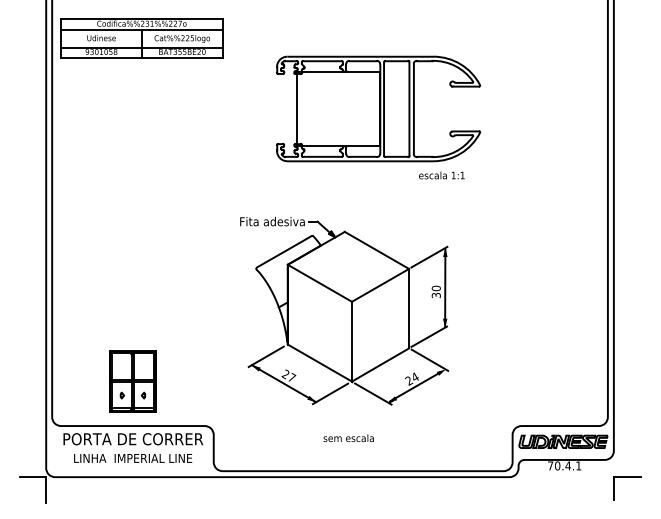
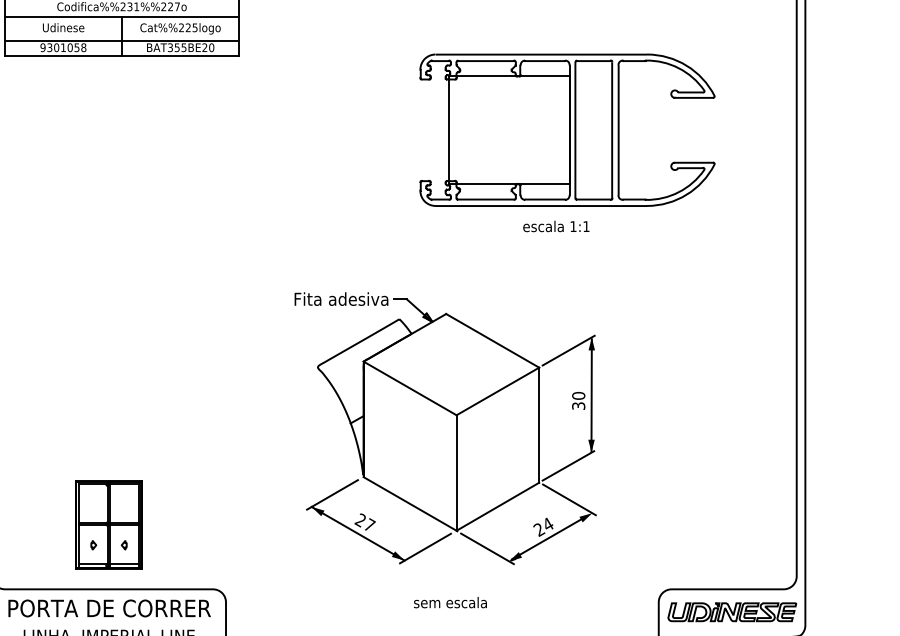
part: (378, 108) -> (567, 129), moved
part: (344, 311) -> (445, 429), moved
text: (348, 438) -> (450, 603), moved

